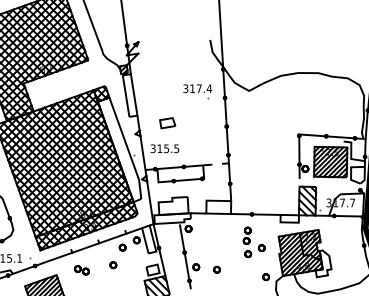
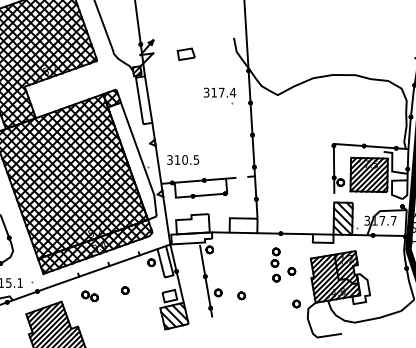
part: (166, 122) -> (185, 53), moved
text: (166, 148) -> (185, 159), 315.5 -> 310.5
part: (122, 247) -> (135, 270), removed

